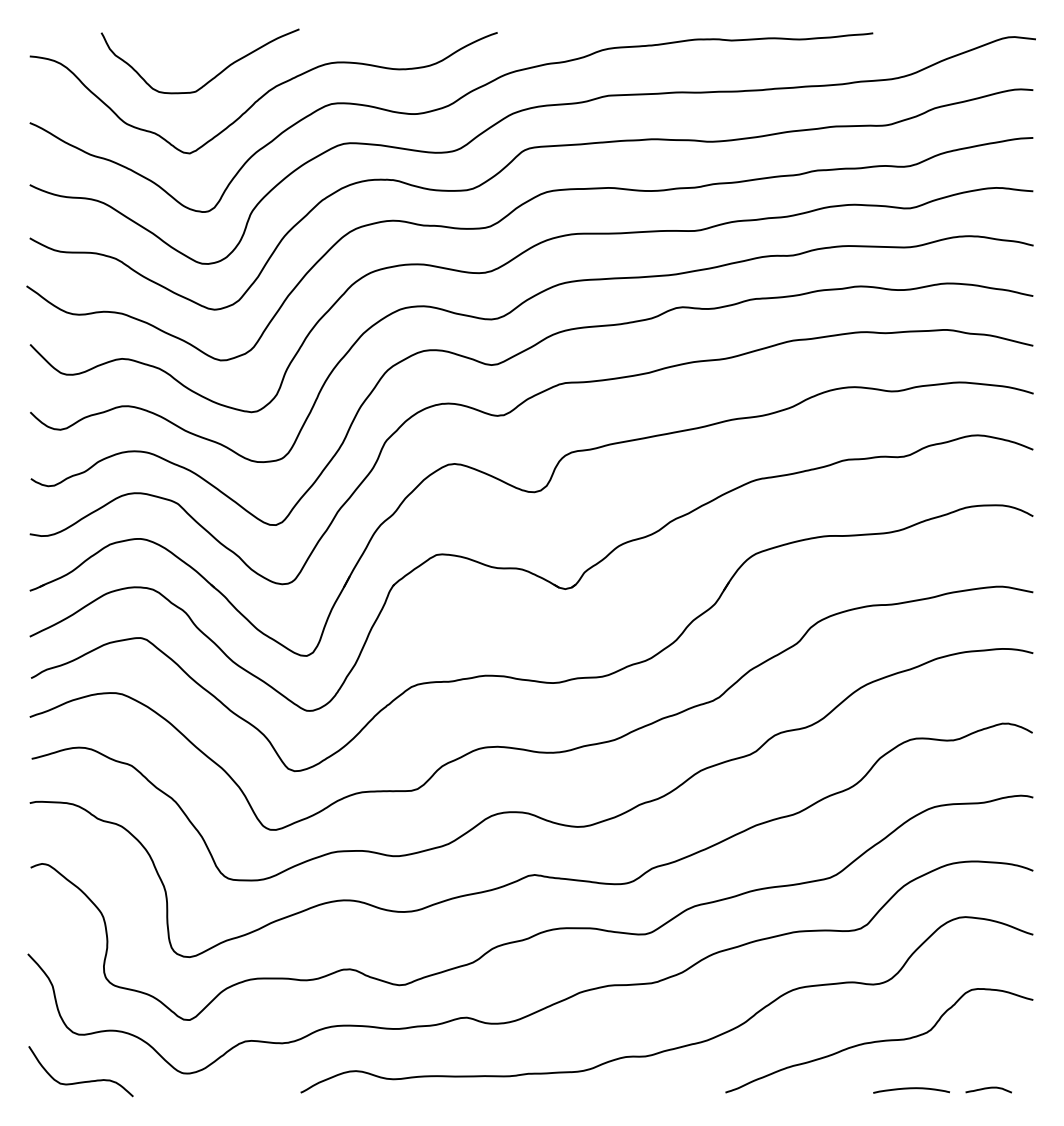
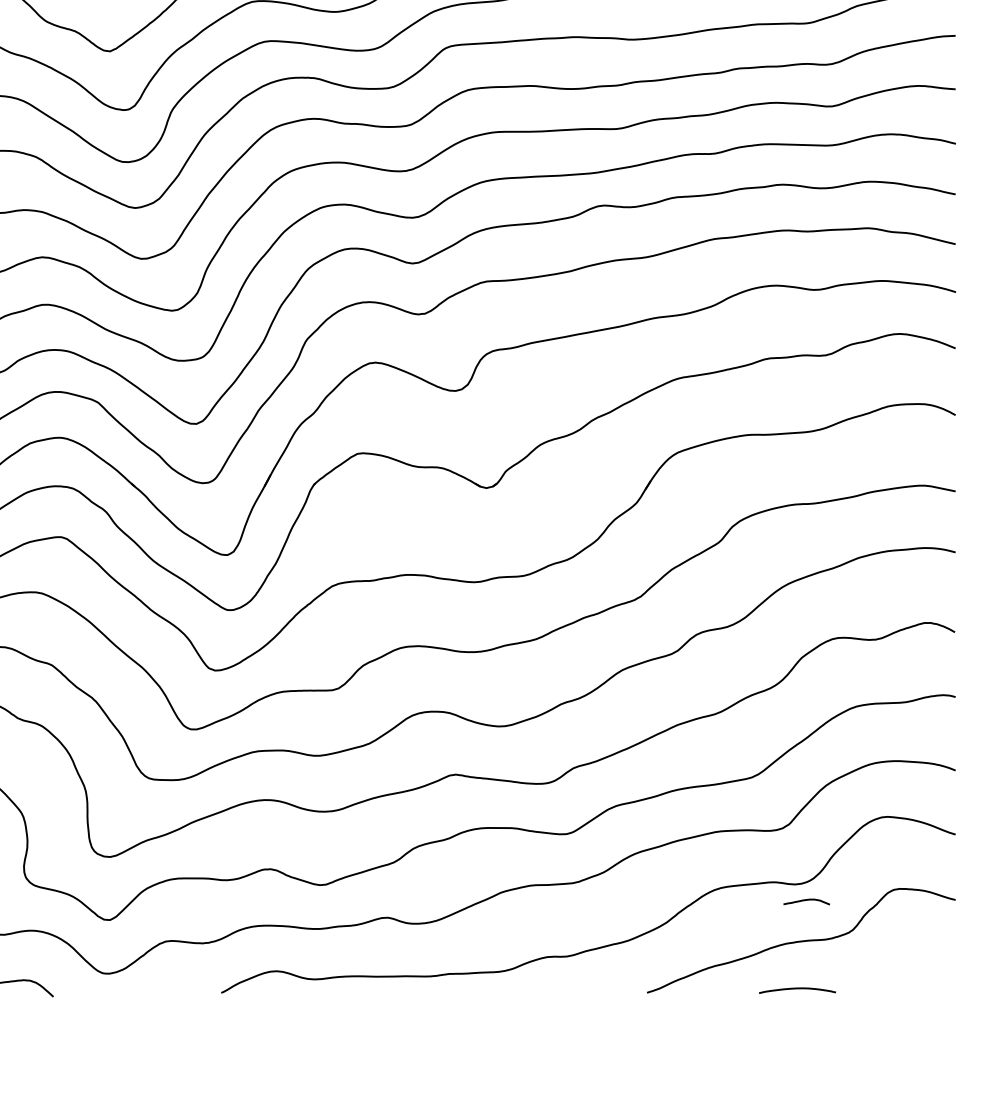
curve: (988, 1088) -> (806, 900), moved
curve: (911, 1089) -> (797, 989), moved

